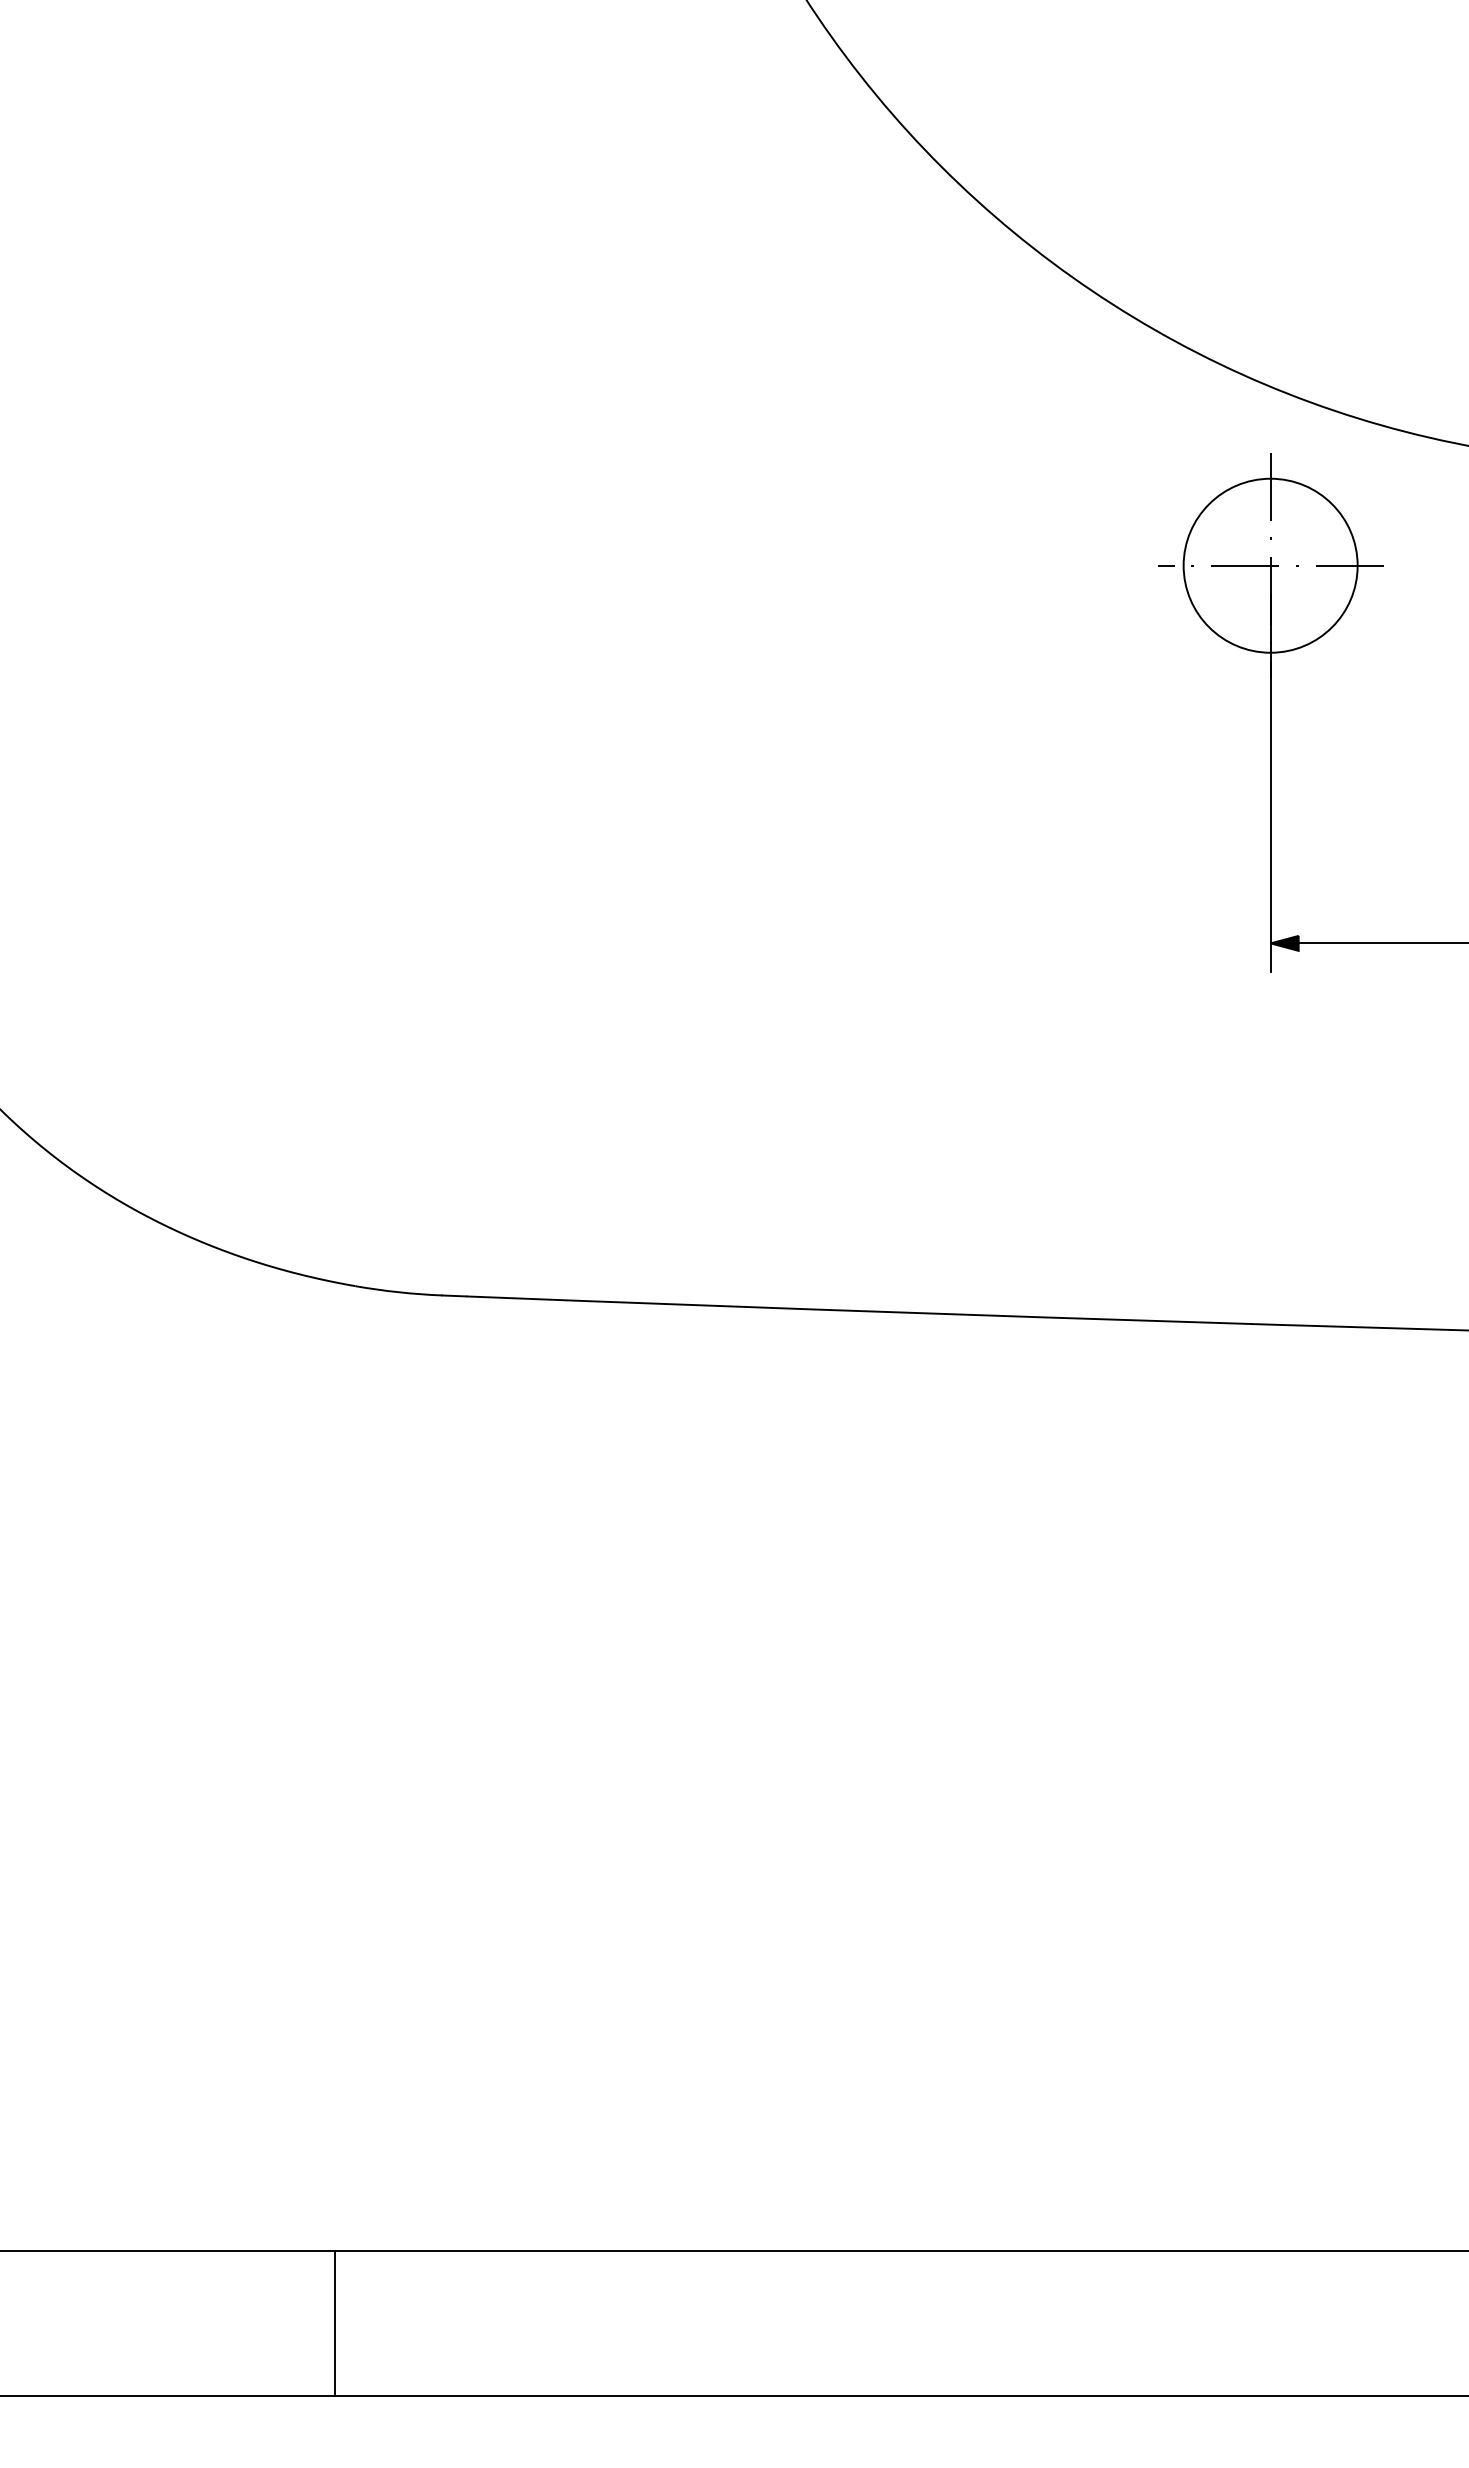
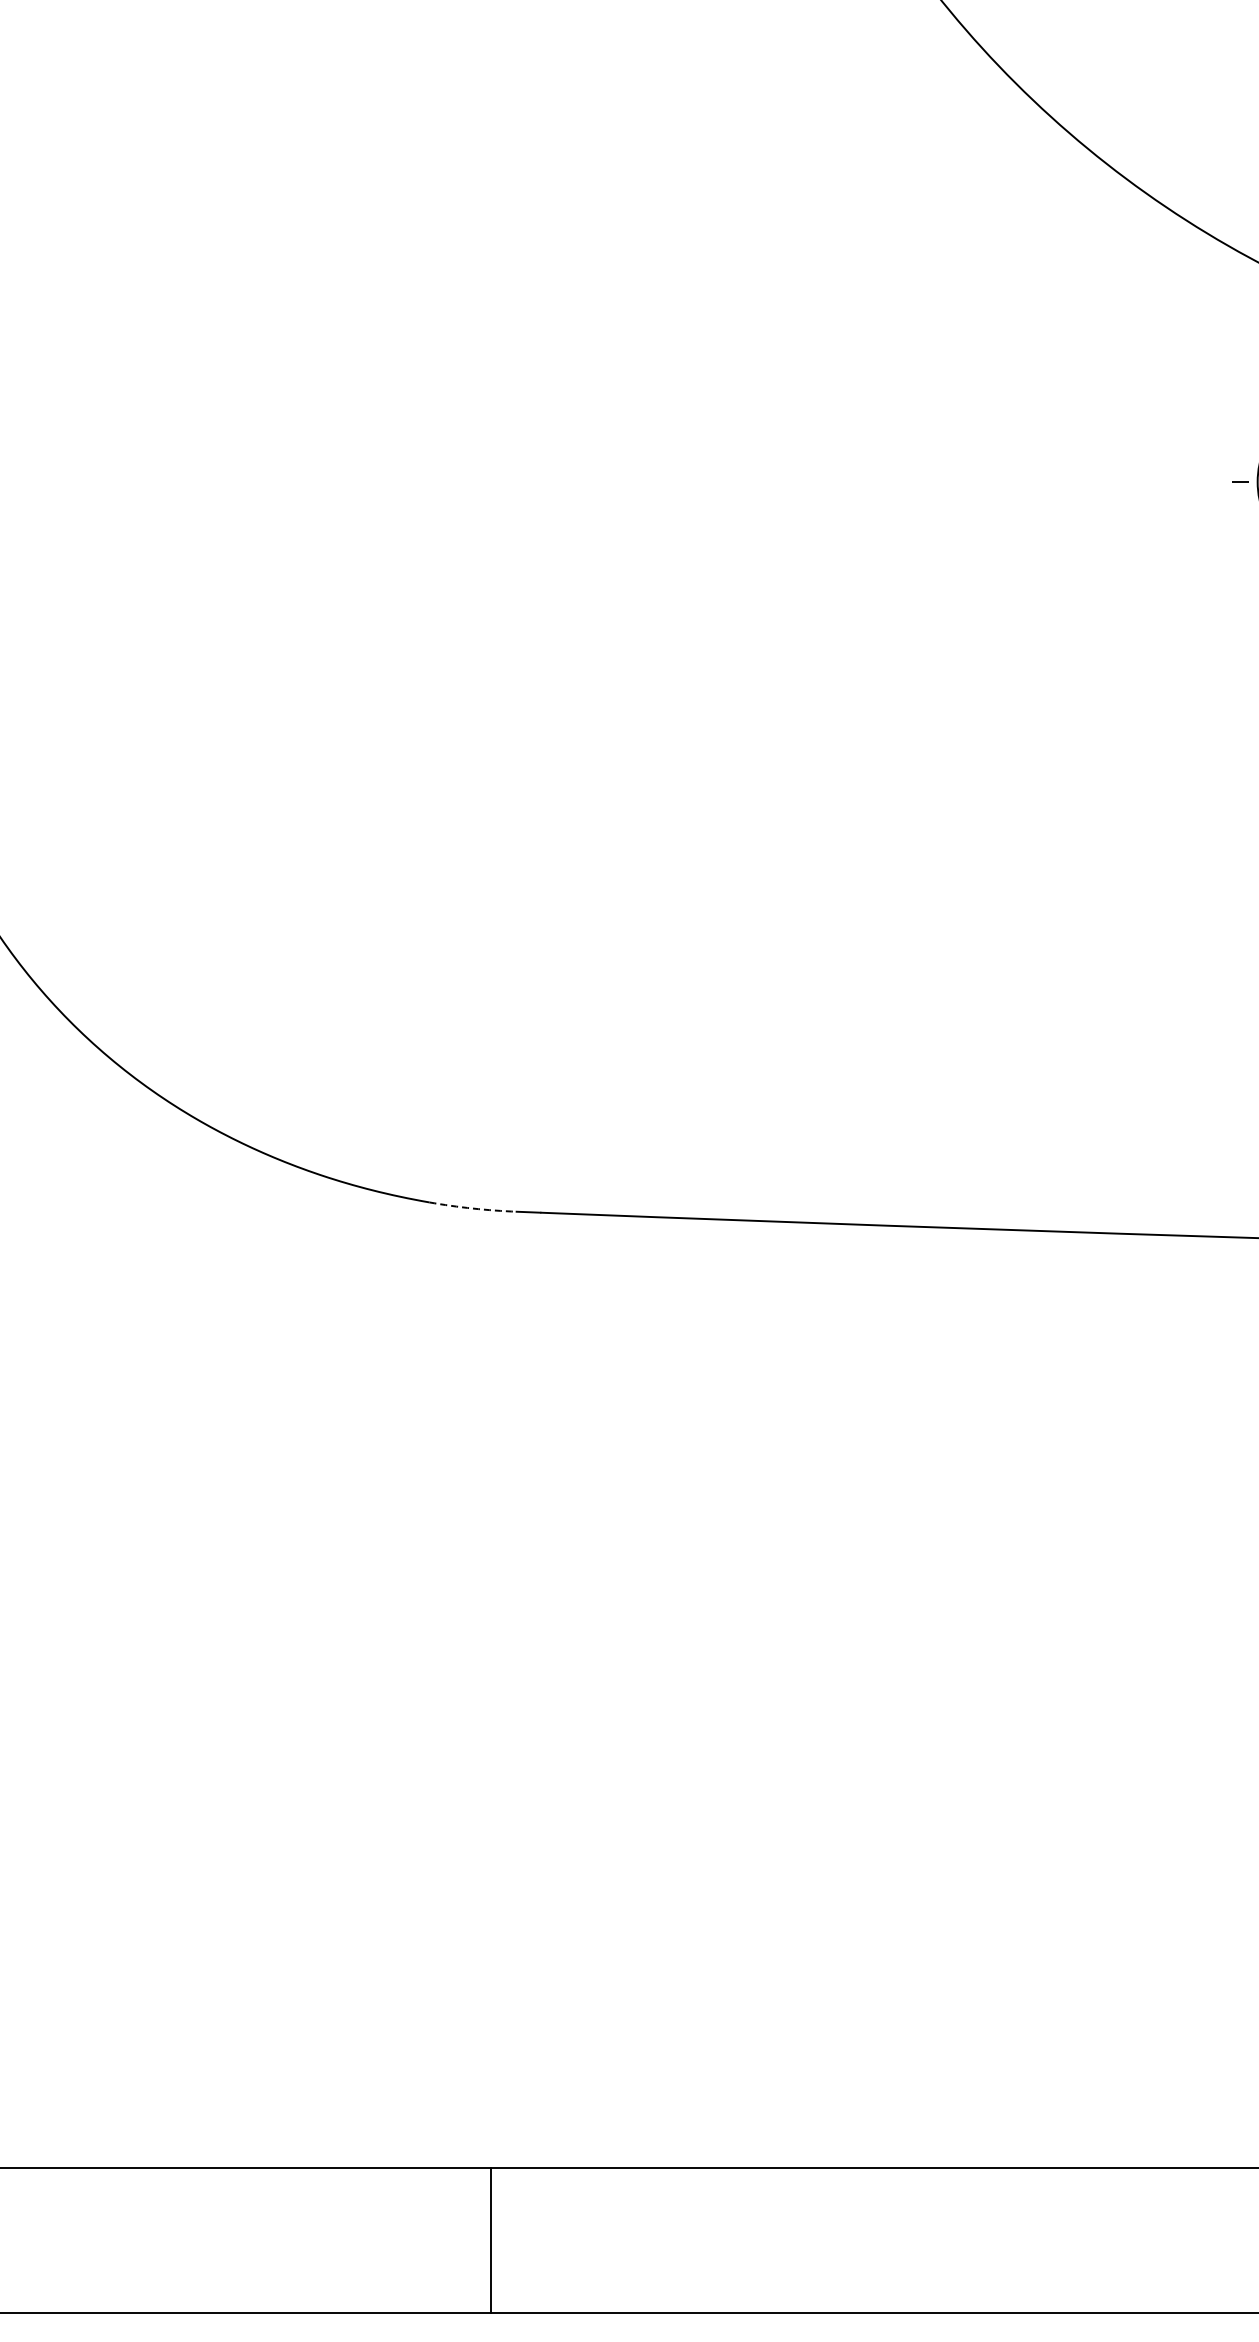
arc: (398, 1292) -> (472, 1208), solid -> dashed
line: (335, 2323) -> (491, 2239), moved

